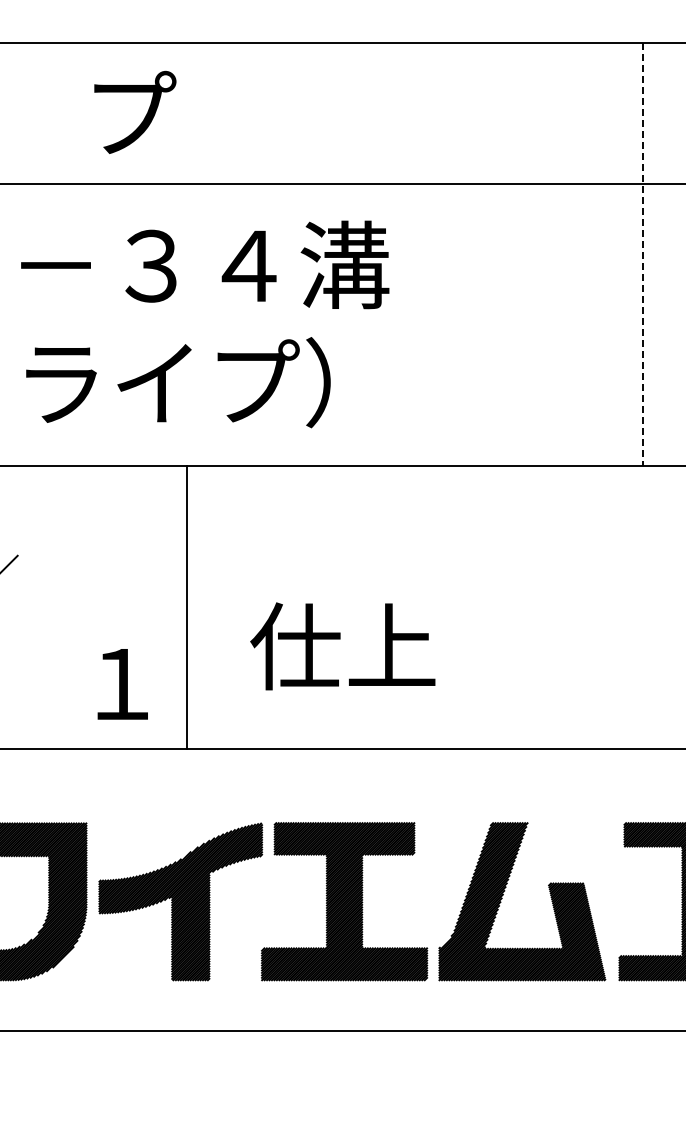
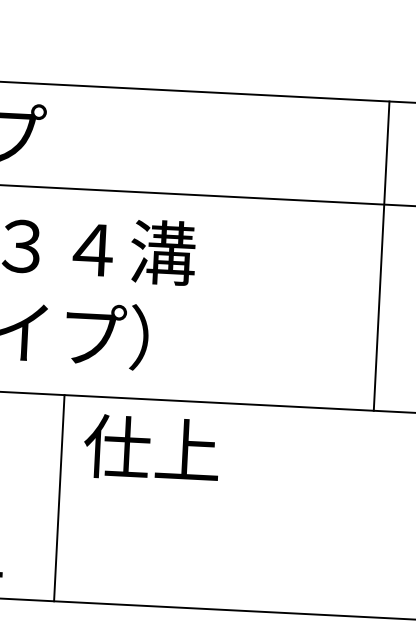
line: (643, 254) -> (381, 256), dashed -> solid
line: (187, 607) -> (59, 498), moved
text: (342, 646) -> (151, 448), moved

